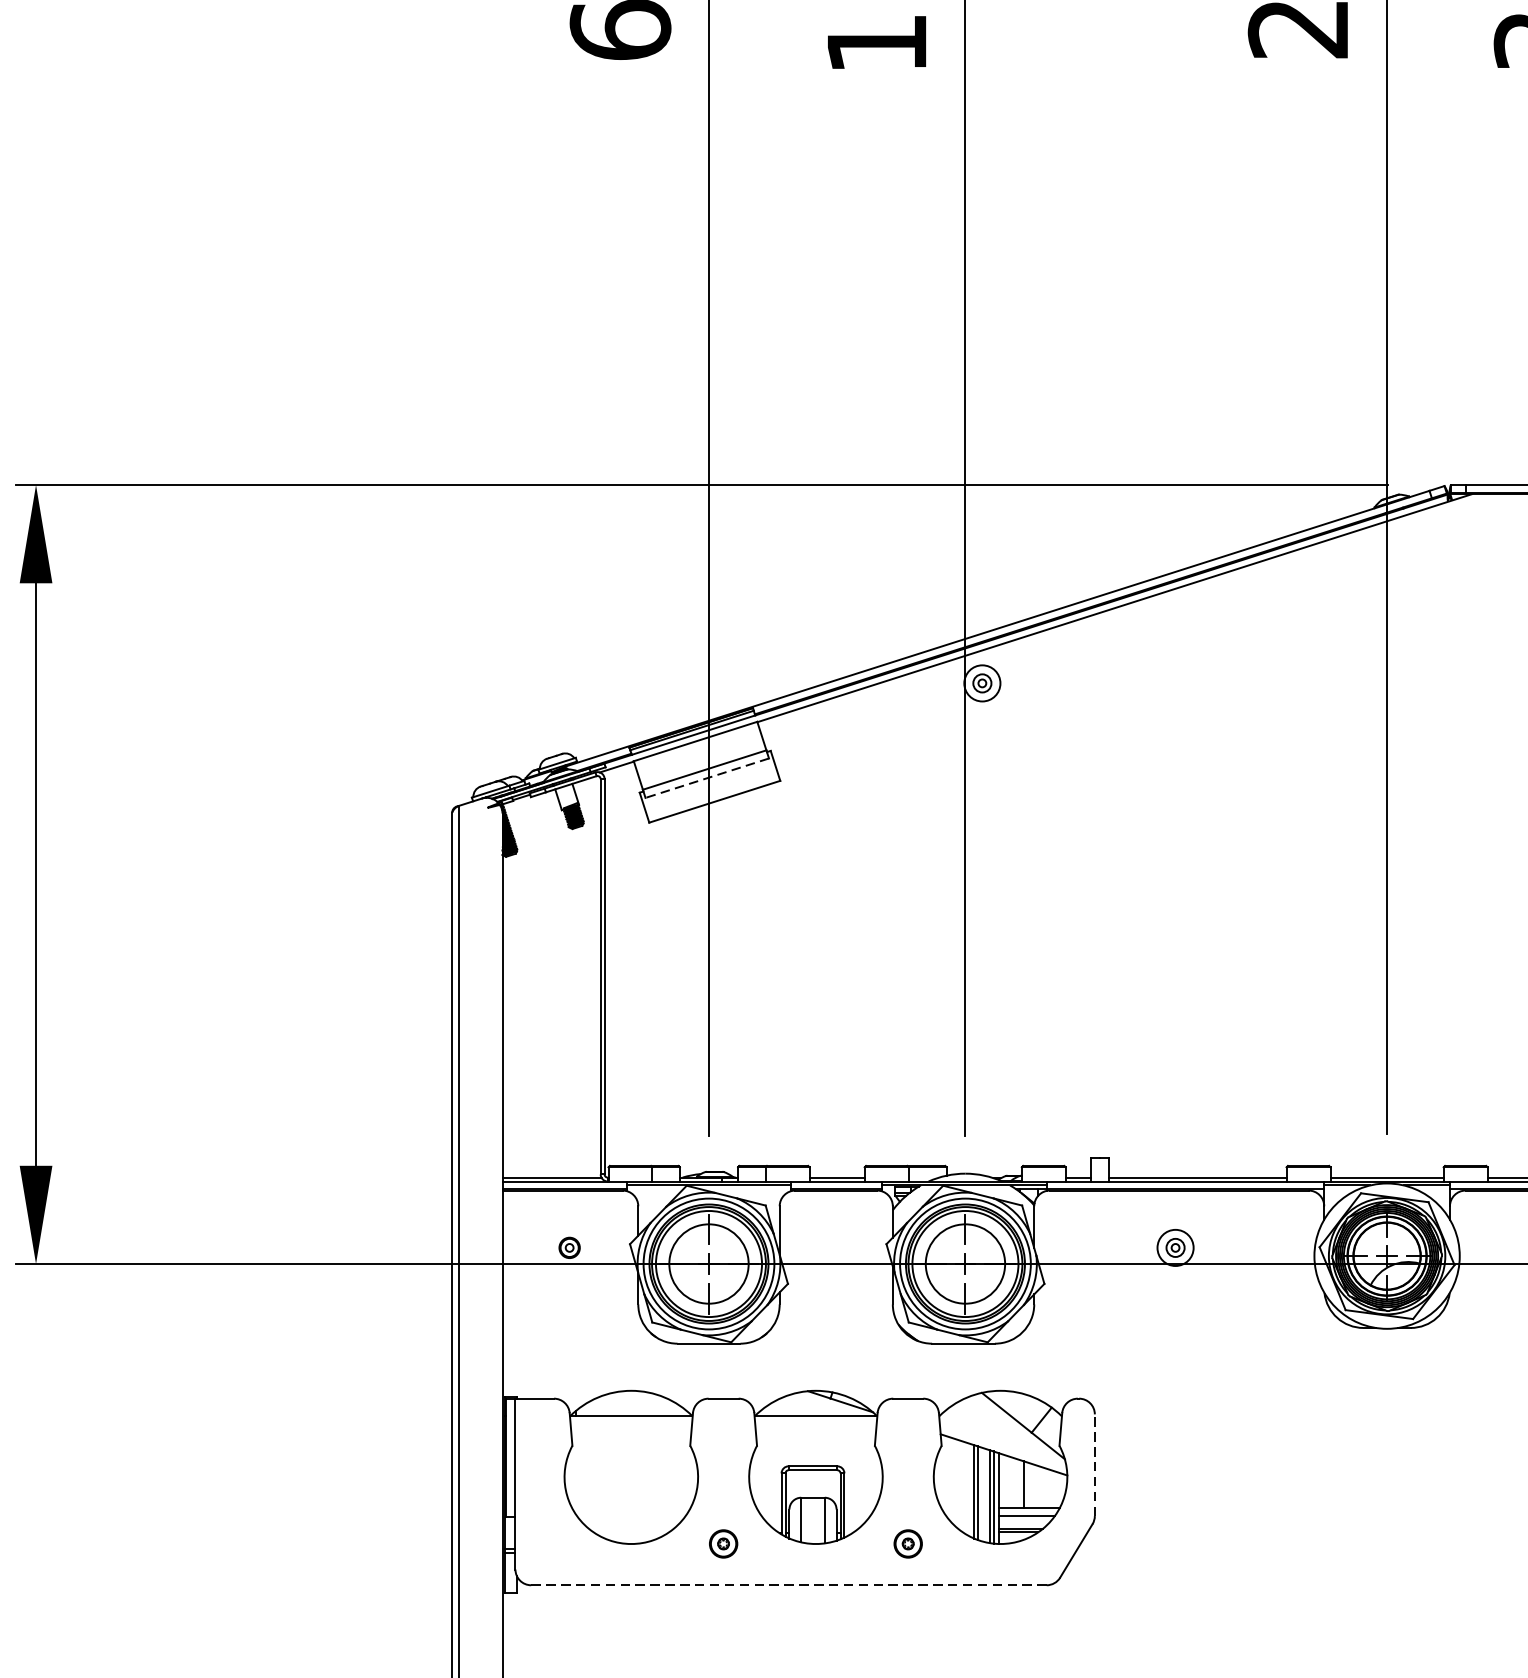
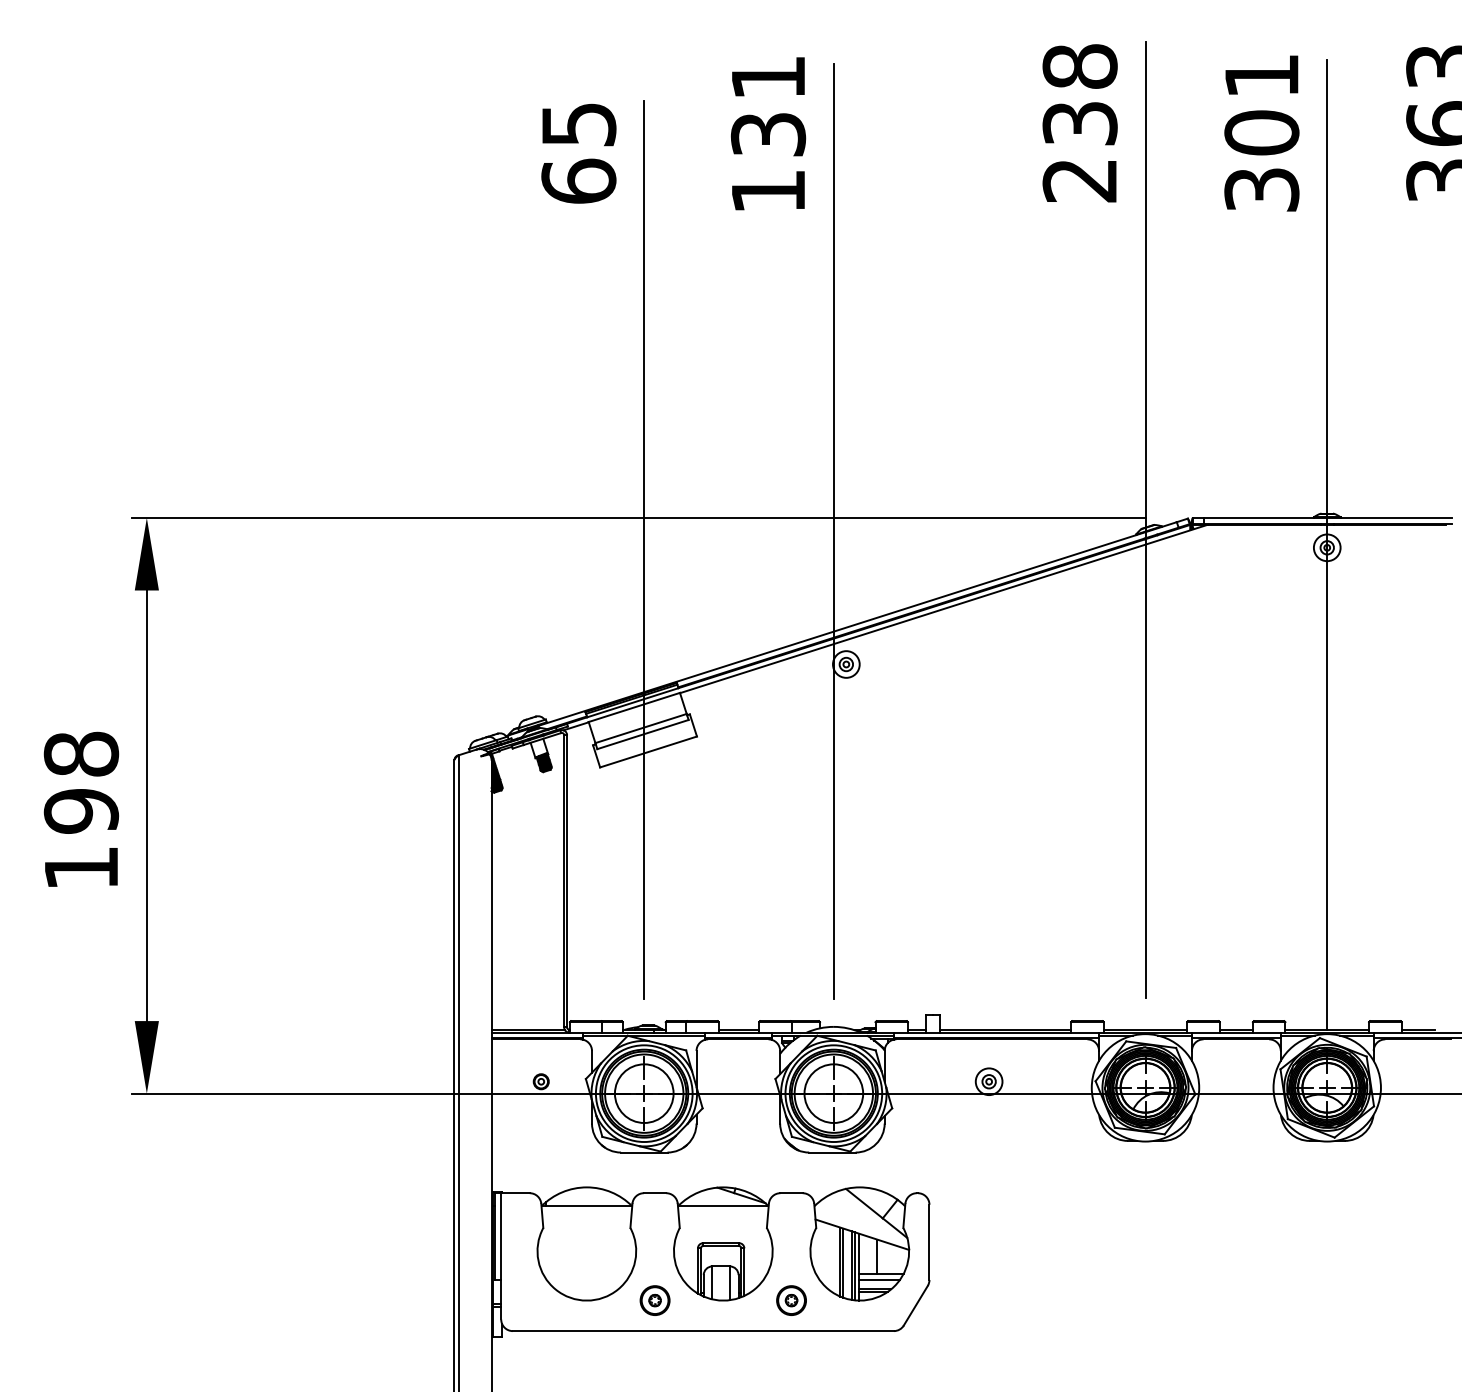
line: (707, 778) -> (643, 734), dashed -> solid
line: (1094, 1465) -> (929, 1242), dashed -> solid
part: (722, 1543) -> (654, 1300), size x1.43
part: (908, 1543) -> (791, 1300), size x1.43
line: (789, 1585) -> (703, 1331), dashed -> solid

